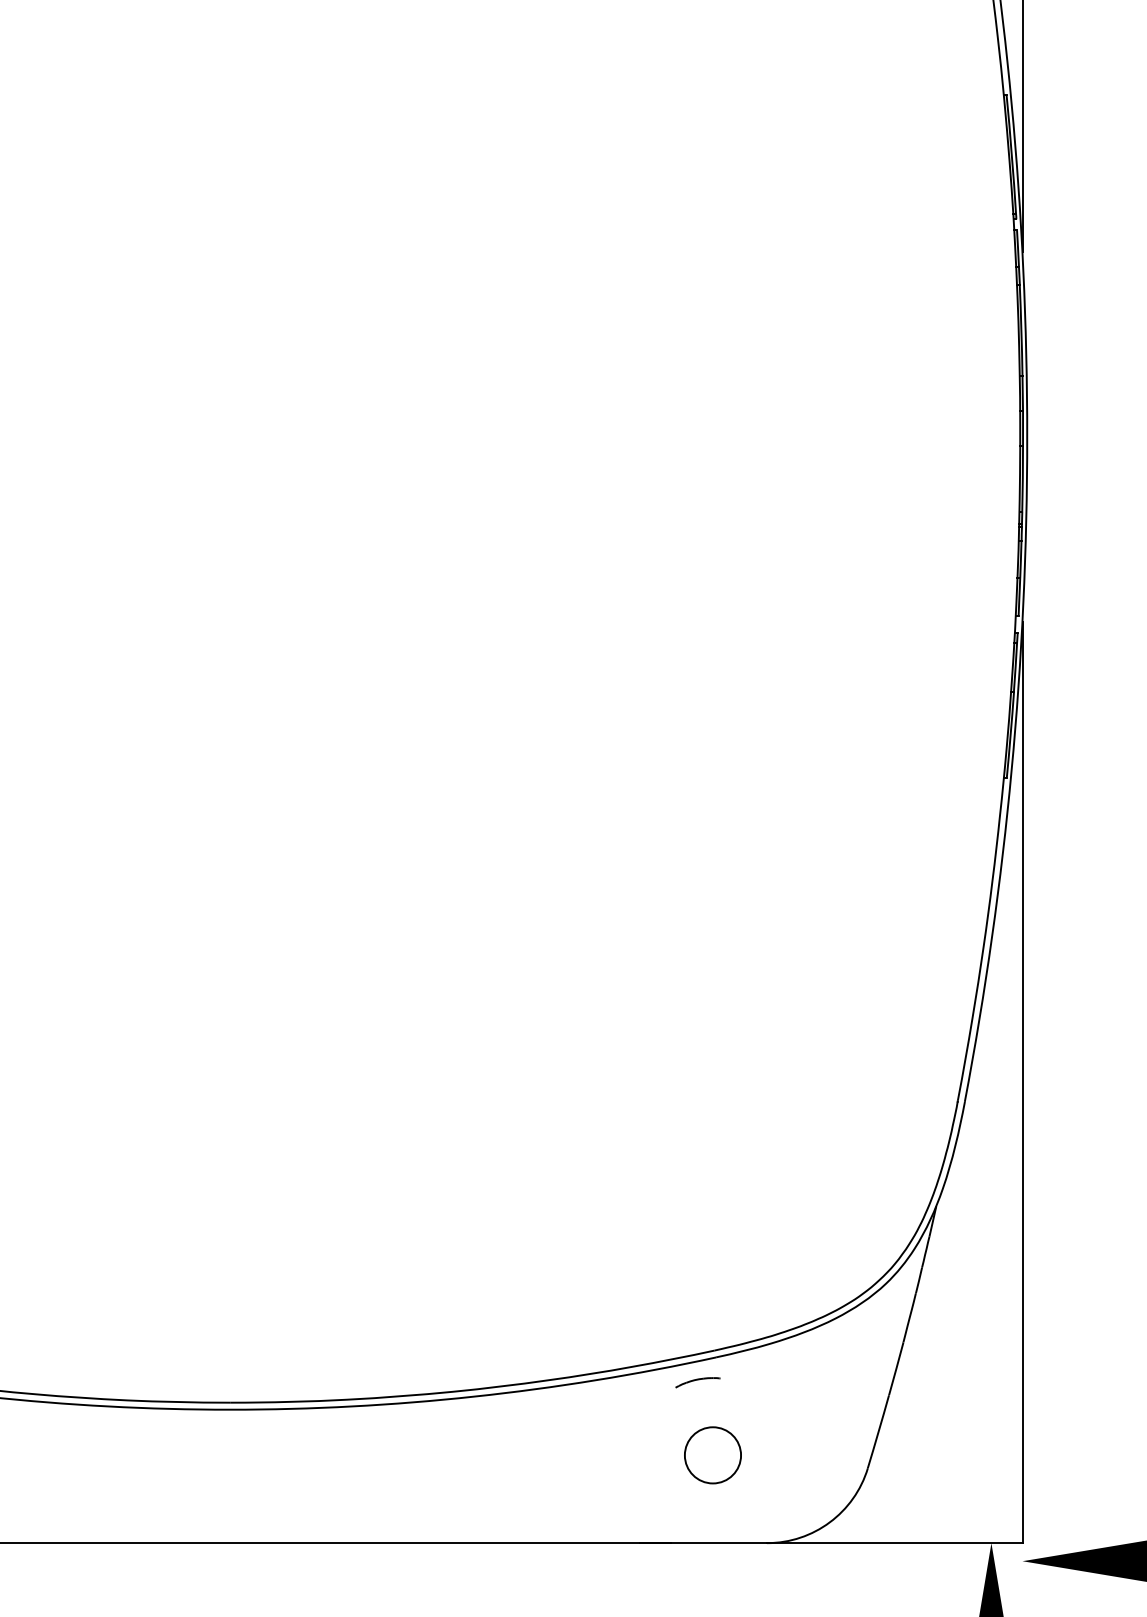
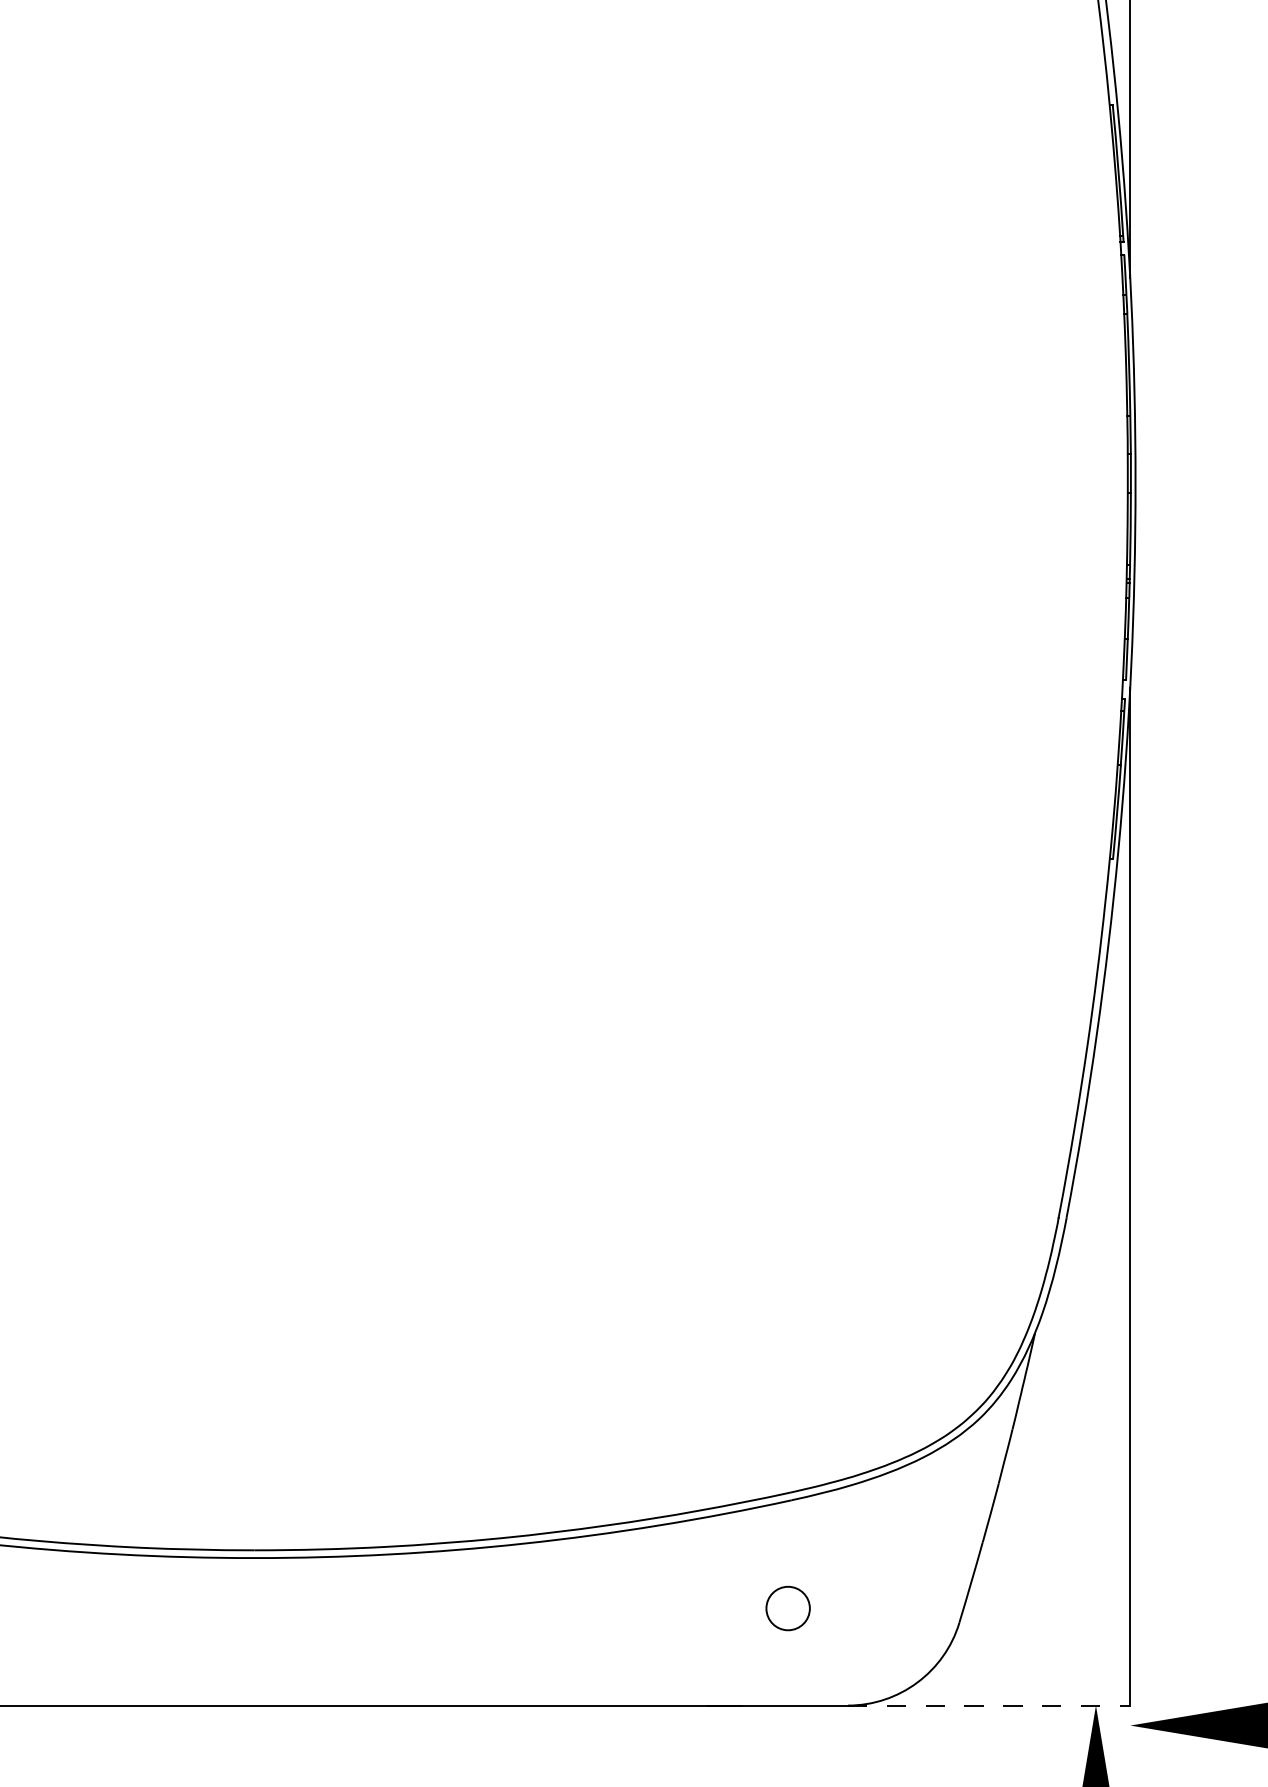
part: (697, 1382) -> (771, 1527), removed
circle: (712, 1455) -> (787, 1608), size x0.7
line: (894, 1543) -> (988, 1705), solid -> dashed

